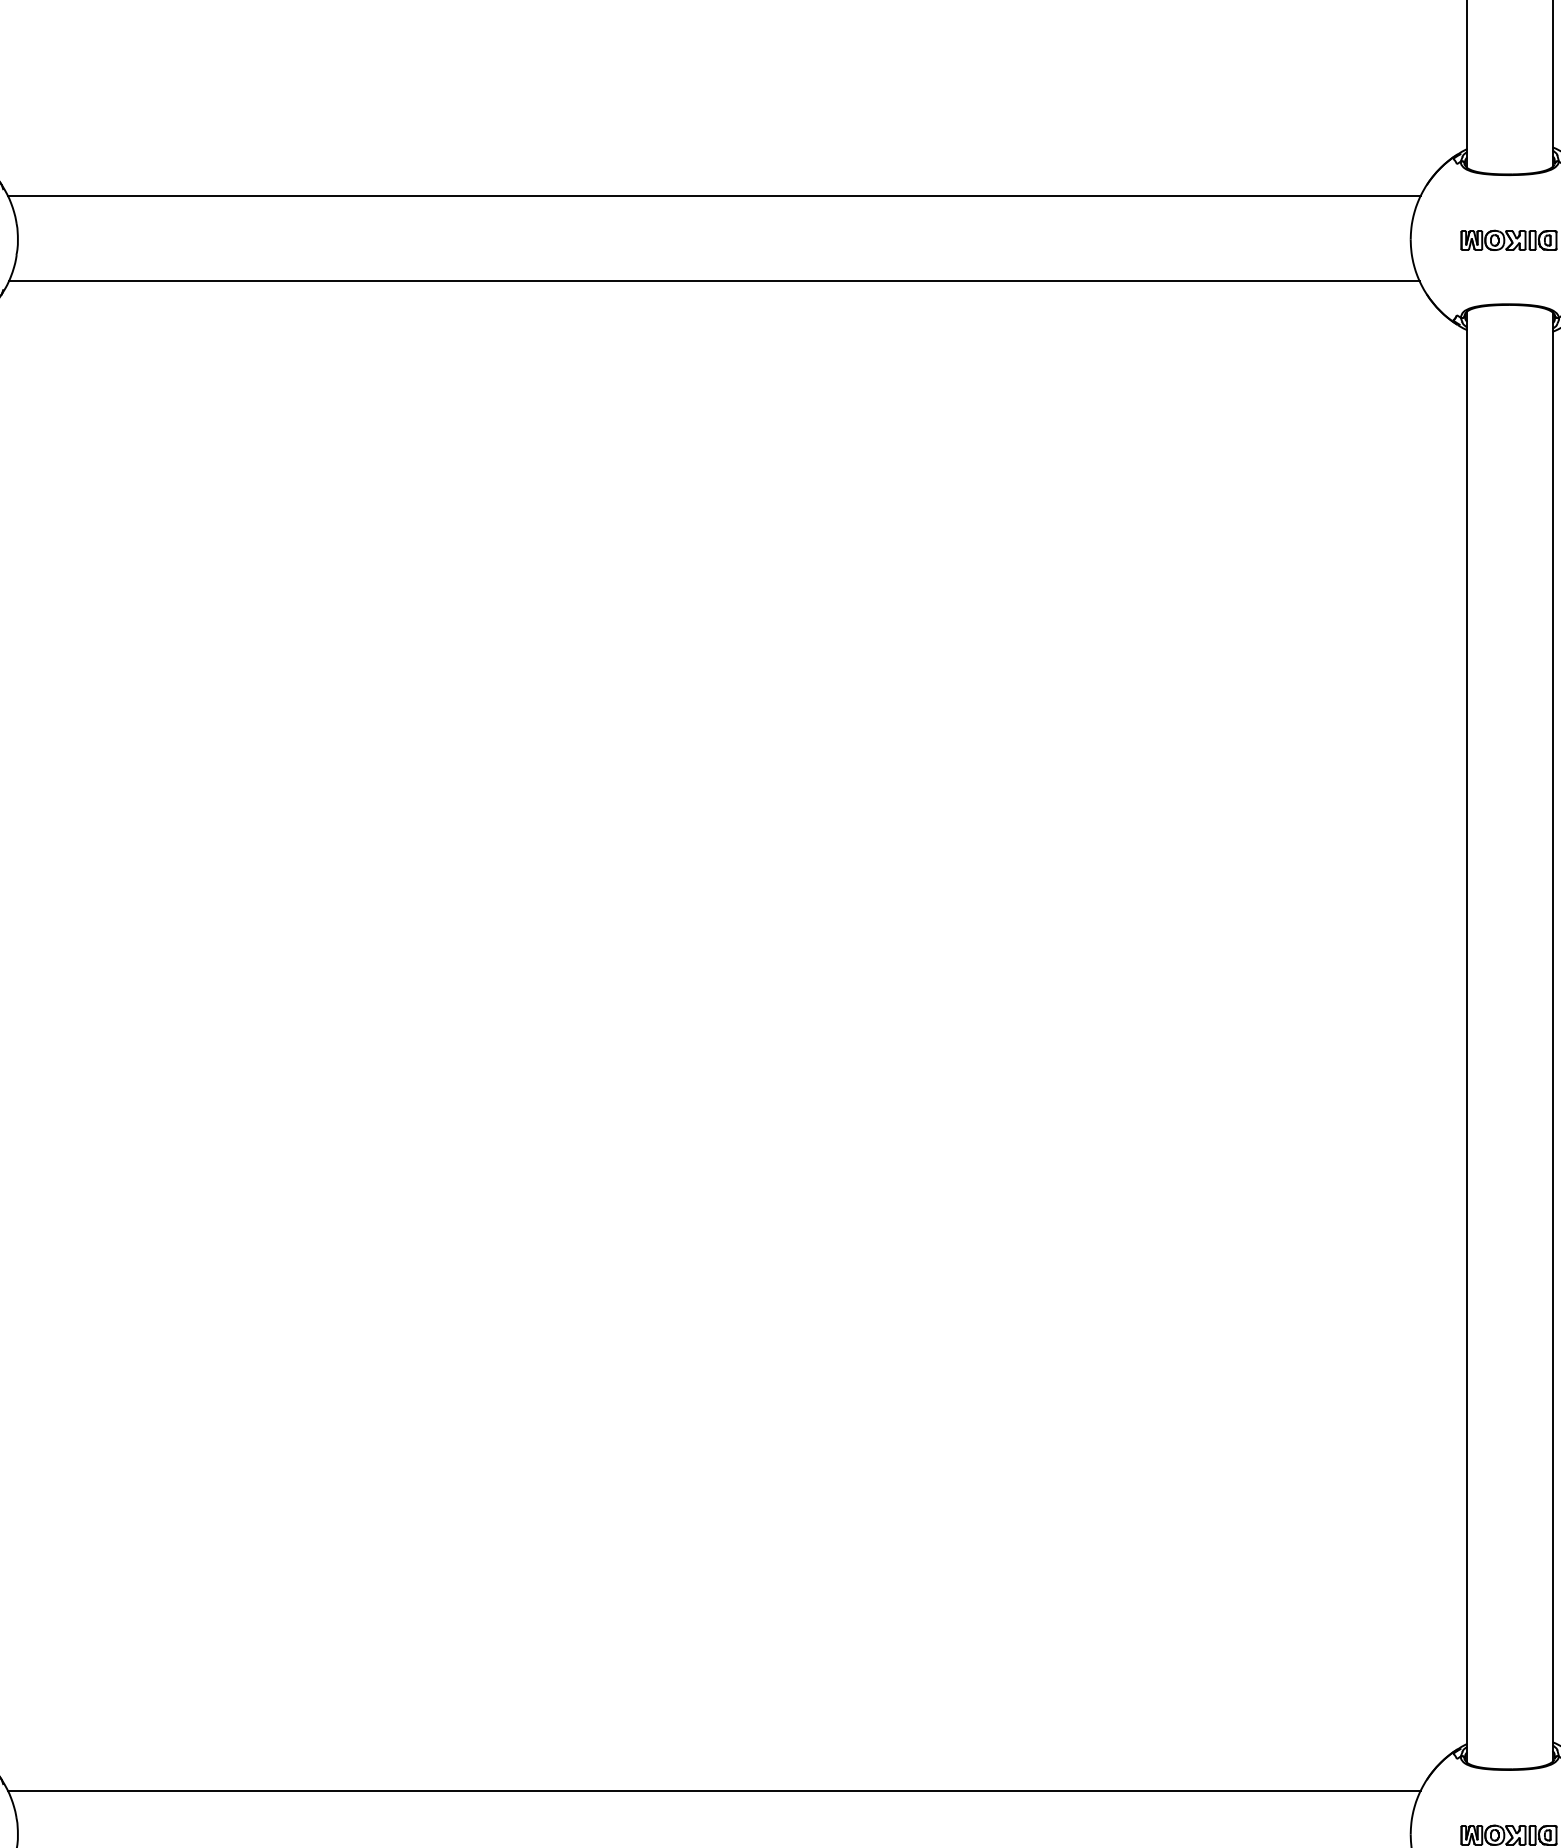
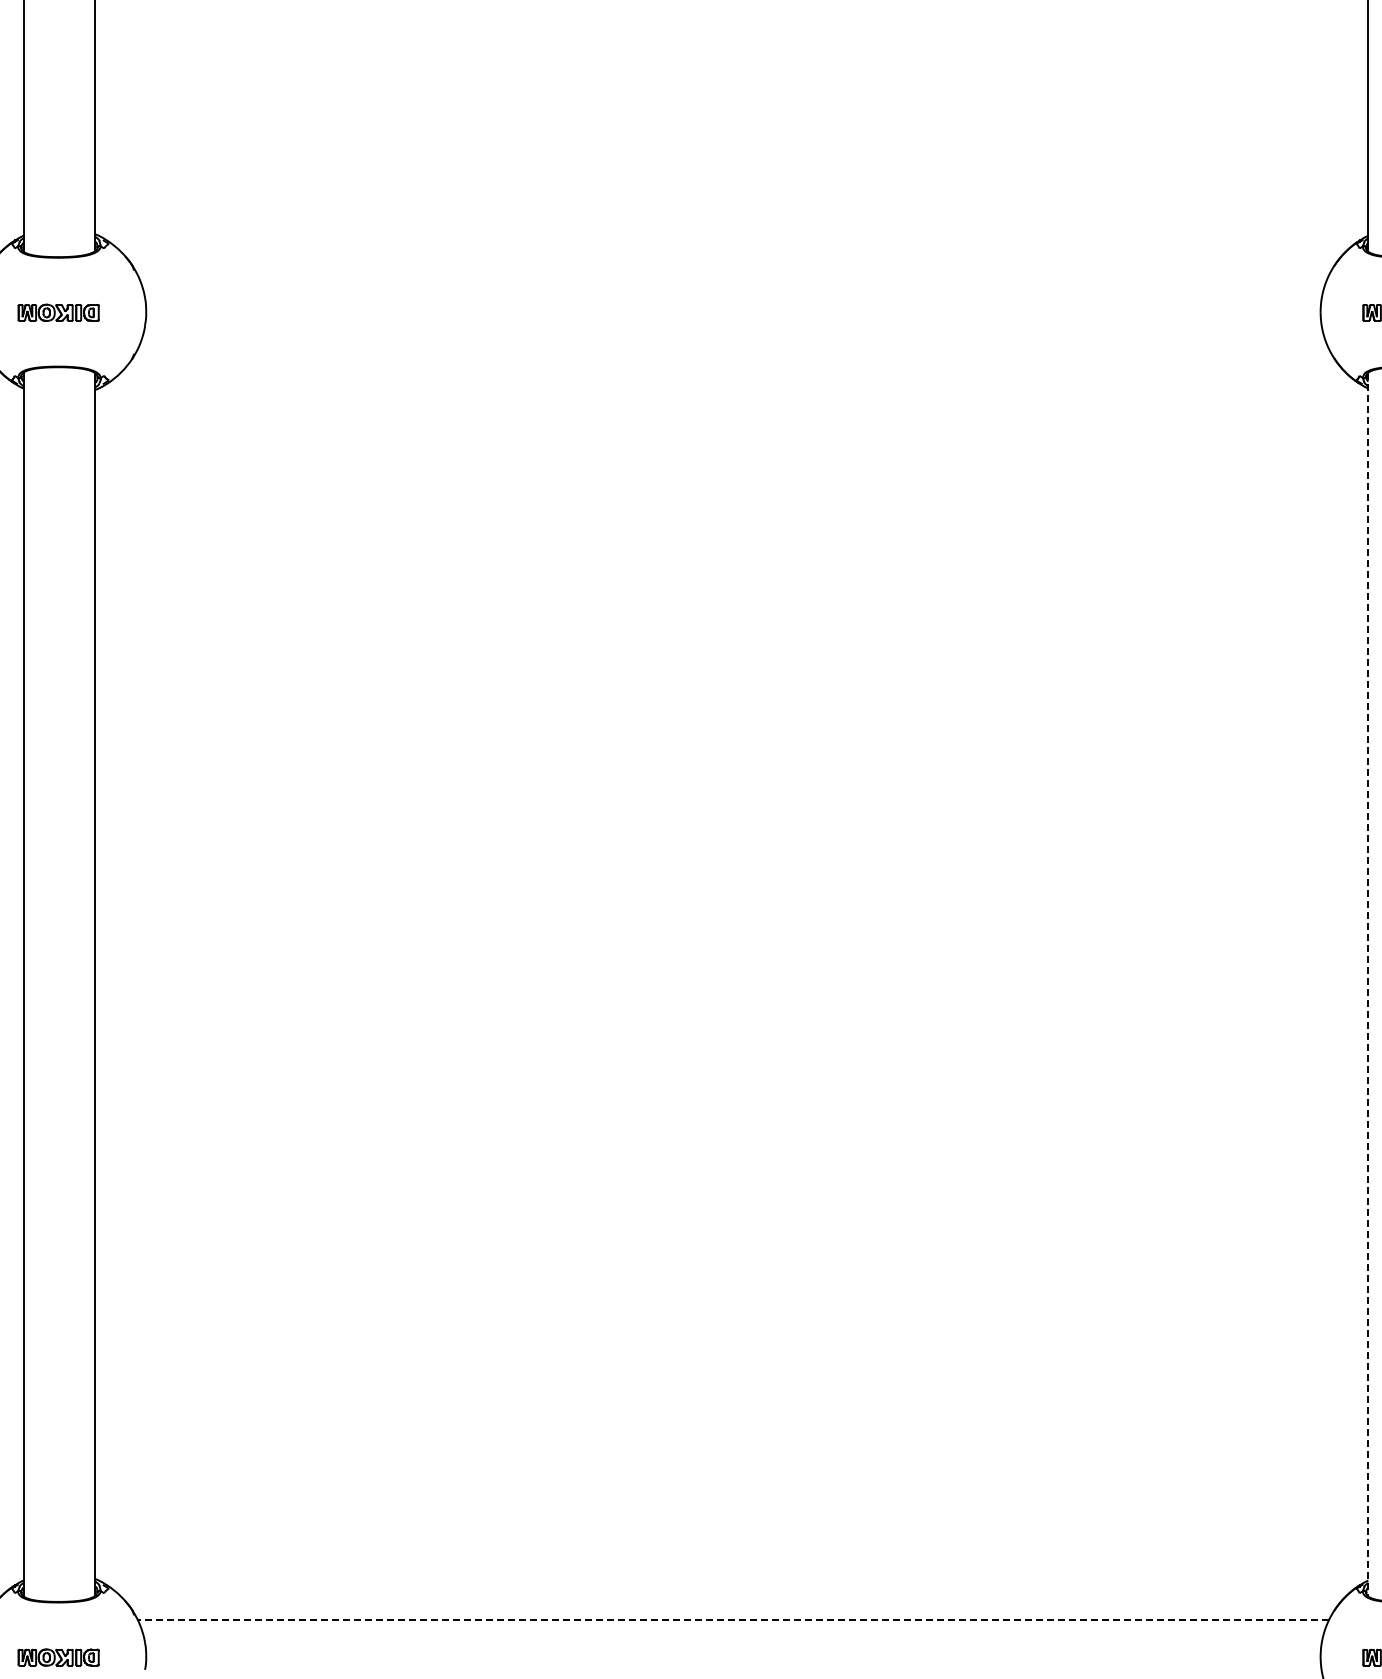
line: (714, 196) -> (733, 275), removed
line: (714, 280) -> (733, 346), removed
line: (1467, 1037) -> (1368, 984), solid -> dashed
line: (714, 1790) -> (733, 1619), solid -> dashed

